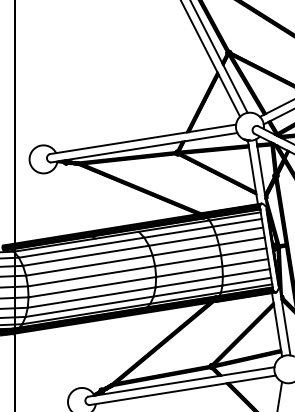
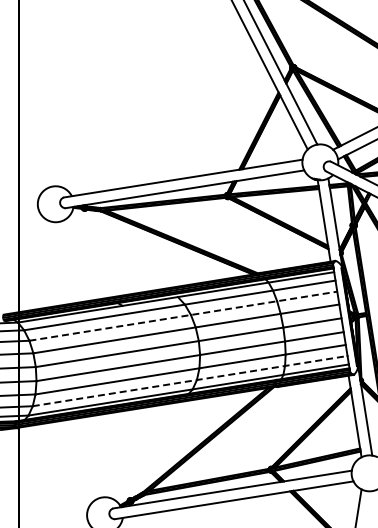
line: (143, 246) -> (183, 316), solid -> dashed
line: (148, 297) -> (190, 381), solid -> dashed

